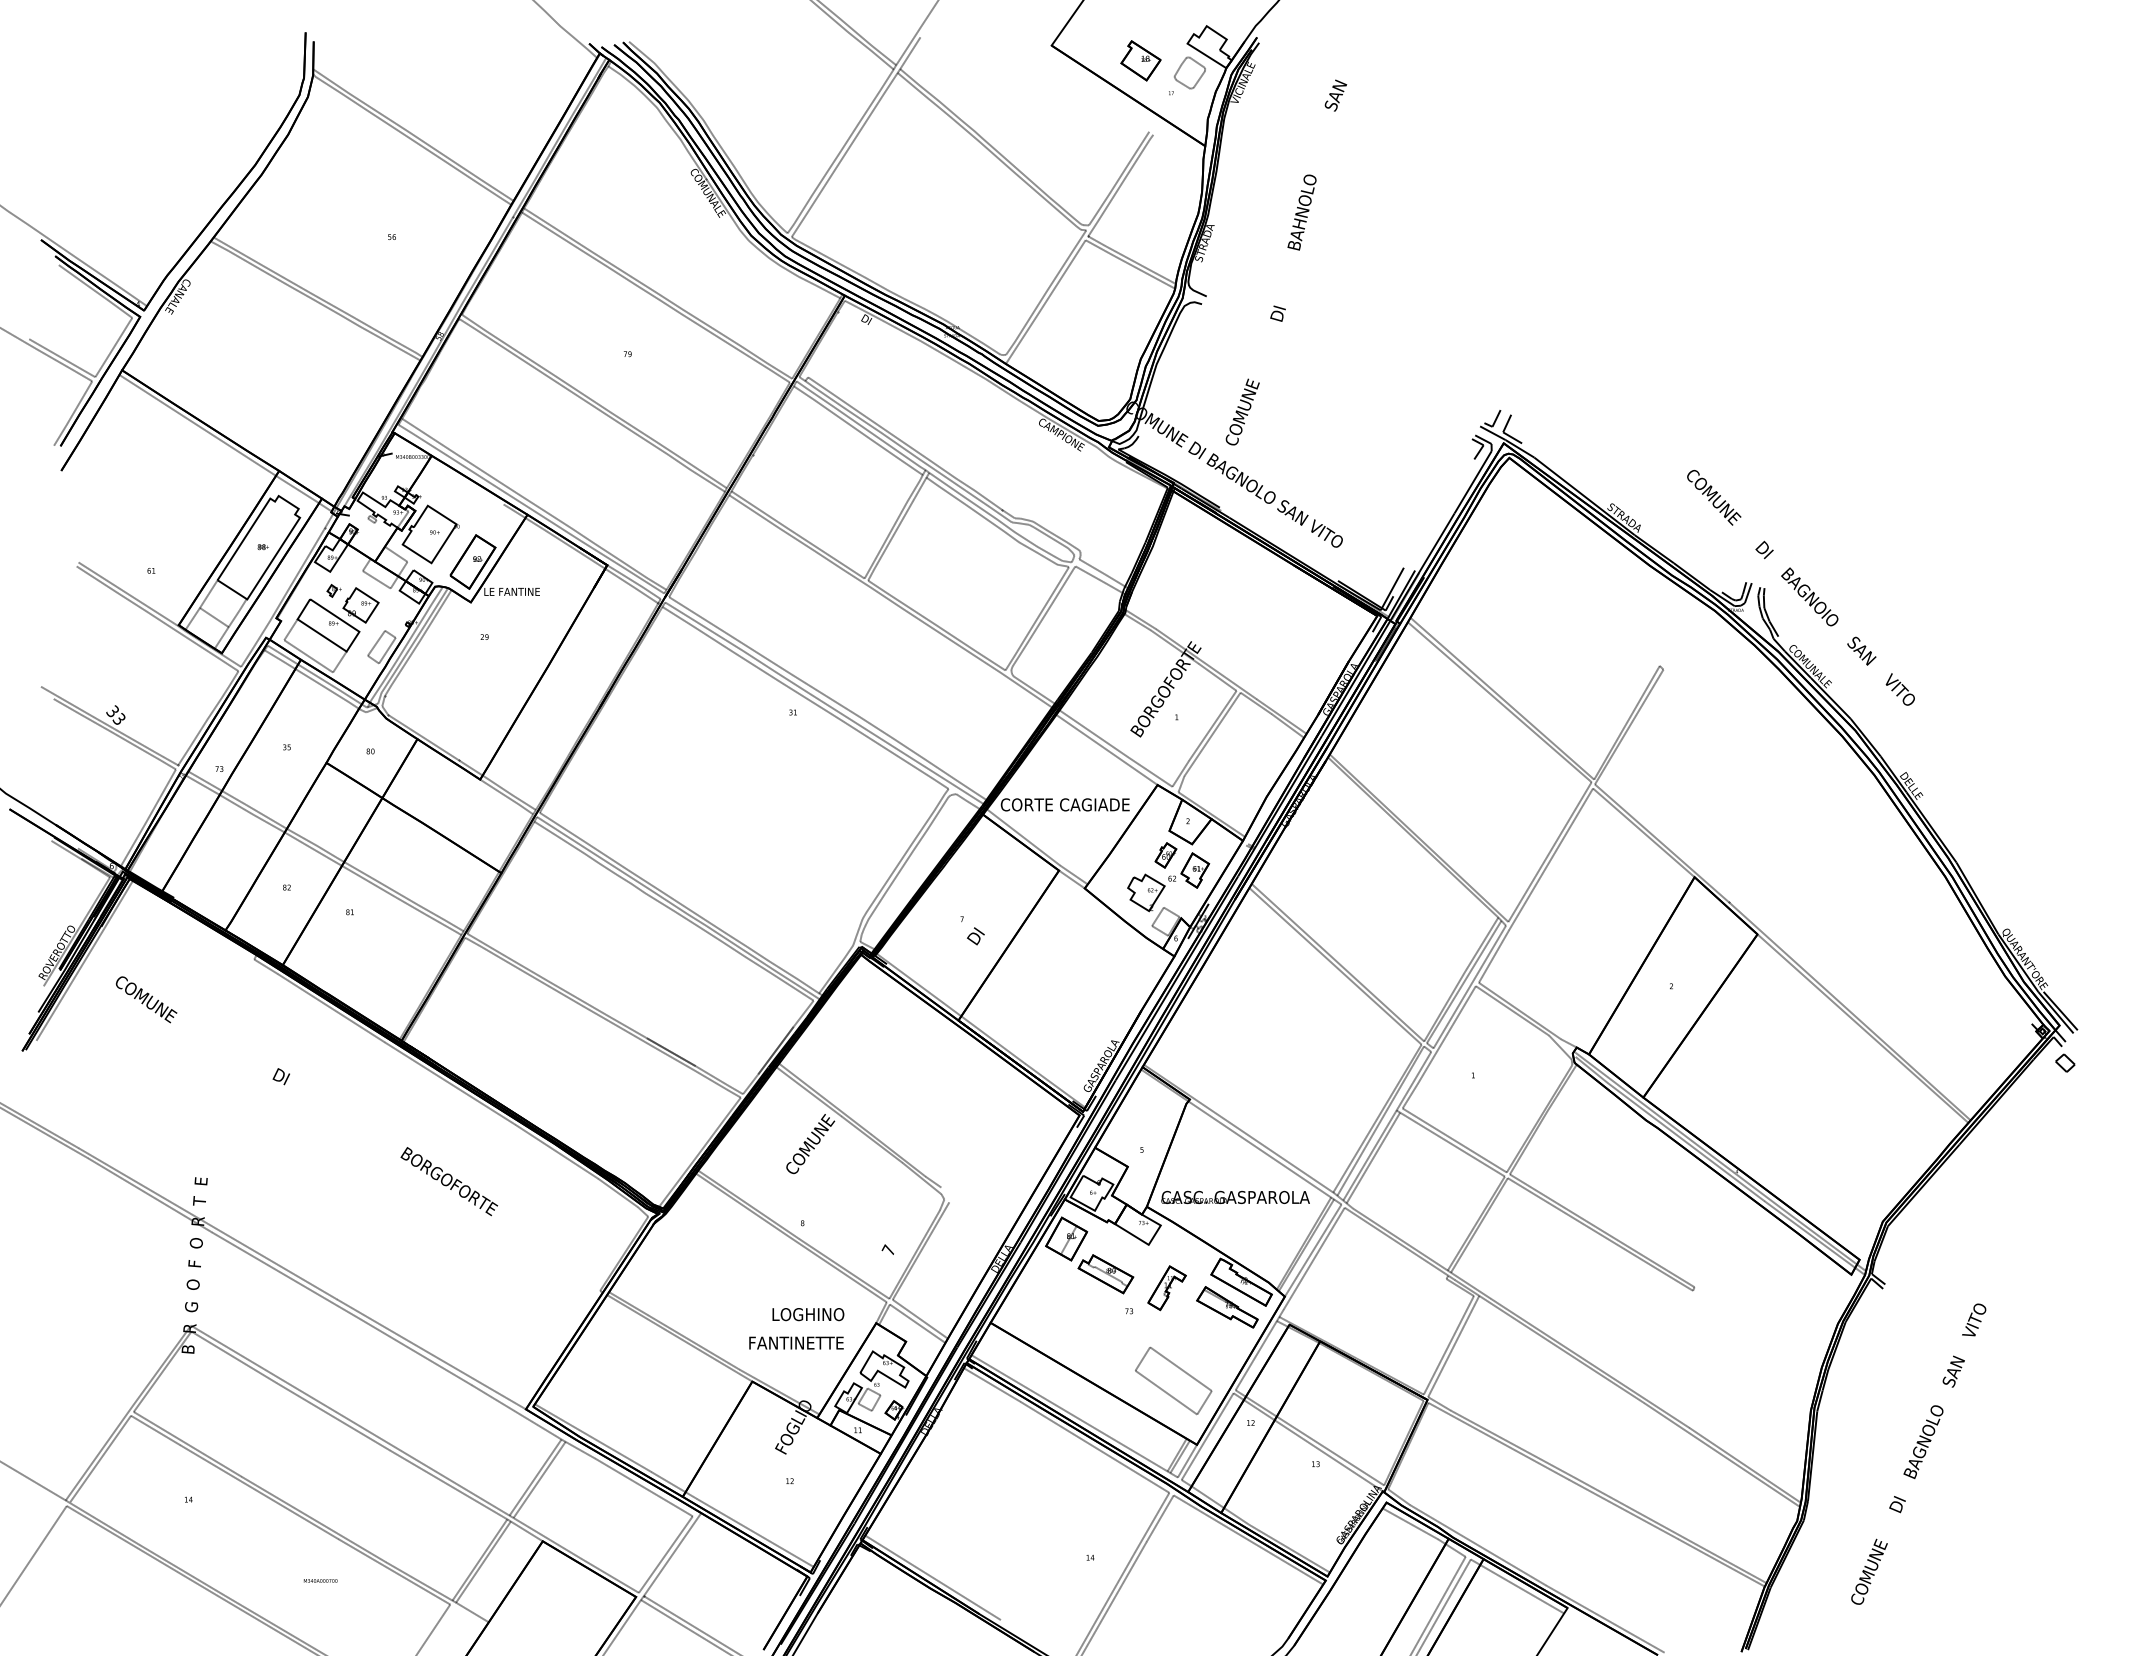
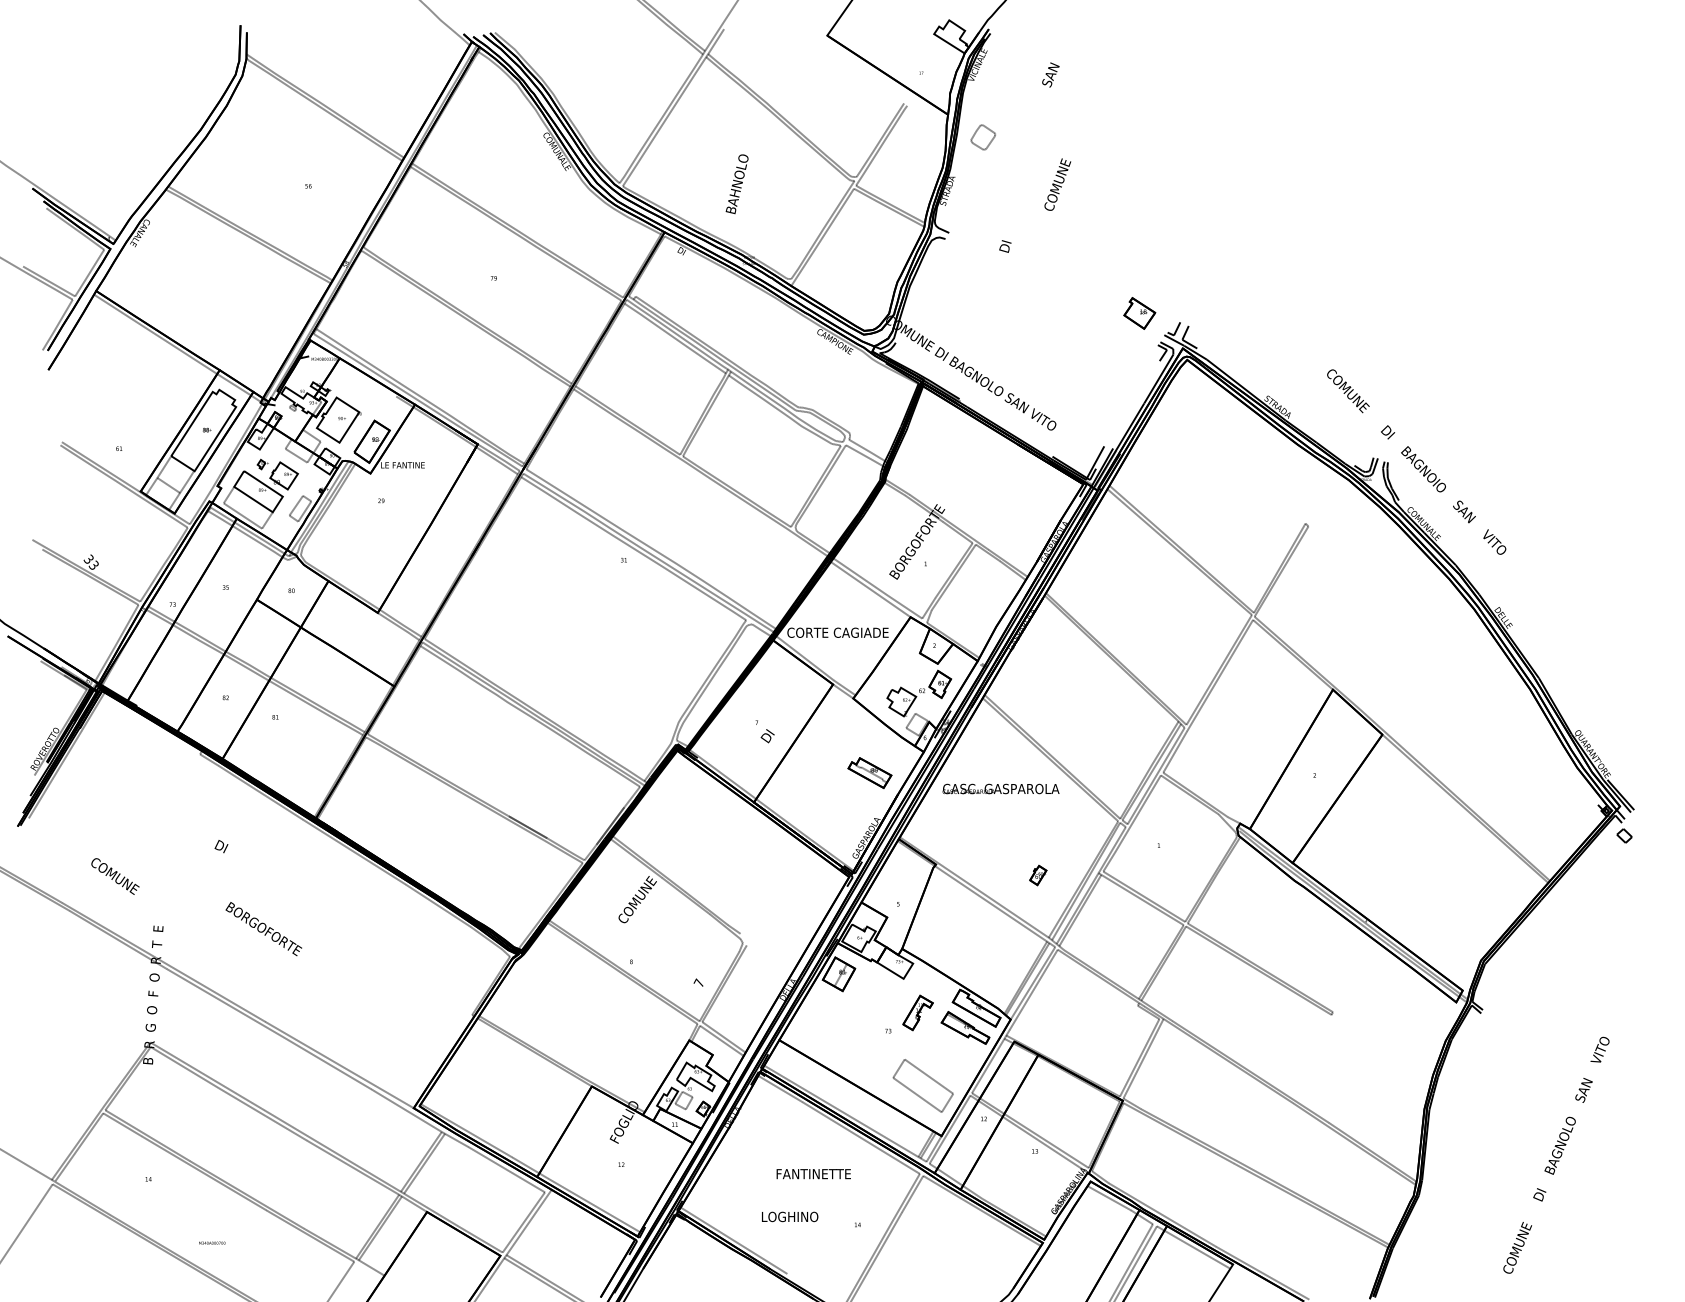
part: (1140, 60) -> (1139, 313), moved
part: (1189, 72) -> (982, 137), moved
text: (1301, 212) -> (736, 184), moved
text: (1242, 411) -> (1057, 184), moved
part: (1165, 855) -> (1037, 875), moved
text: (146, 999) -> (115, 876), moved
text: (448, 1181) -> (263, 929), moved
text: (1235, 1196) -> (1000, 788), moved
part: (1105, 1274) -> (869, 773), moved
text: (808, 1314) -> (790, 1216), moved
text: (796, 1342) -> (813, 1173), moved
text: (1918, 1453) -> (1556, 1154), moved
text: (320, 1580) -> (212, 1242), moved

